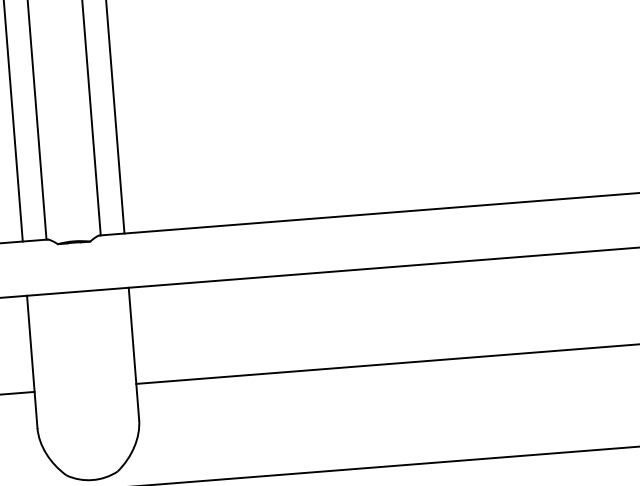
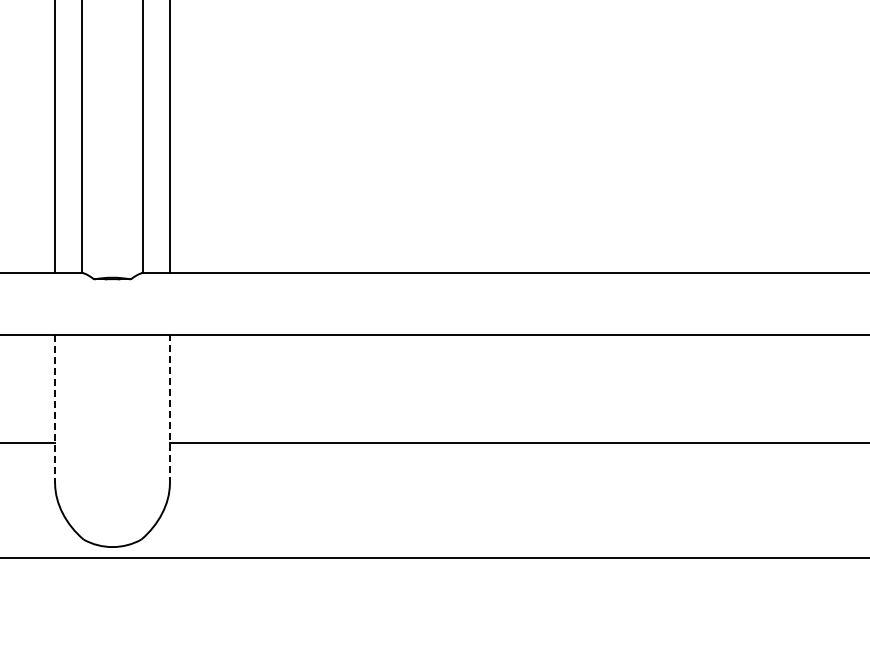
line: (133, 354) -> (169, 409), solid -> dashed
line: (32, 362) -> (55, 409), solid -> dashed

